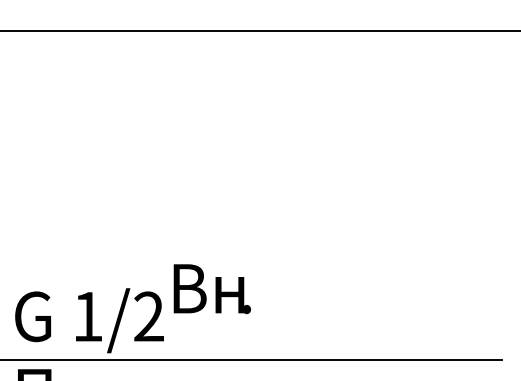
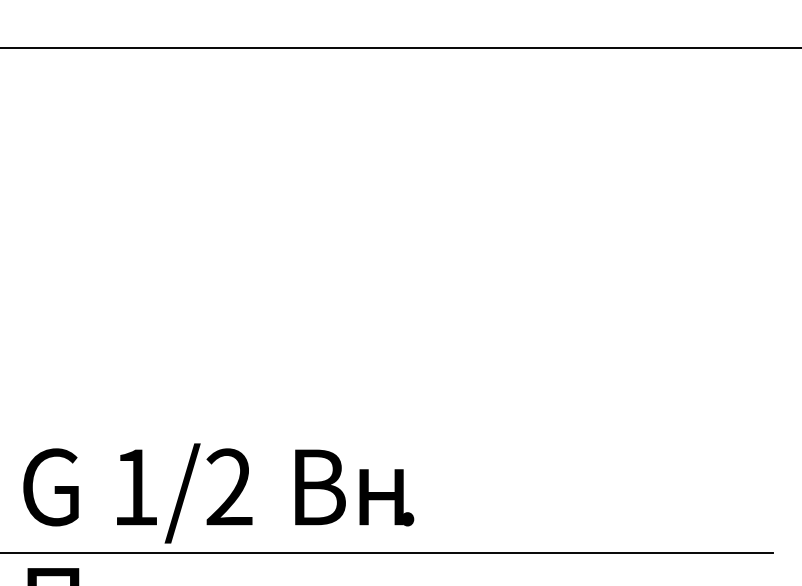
text: (211, 289) -> (353, 488), moved

